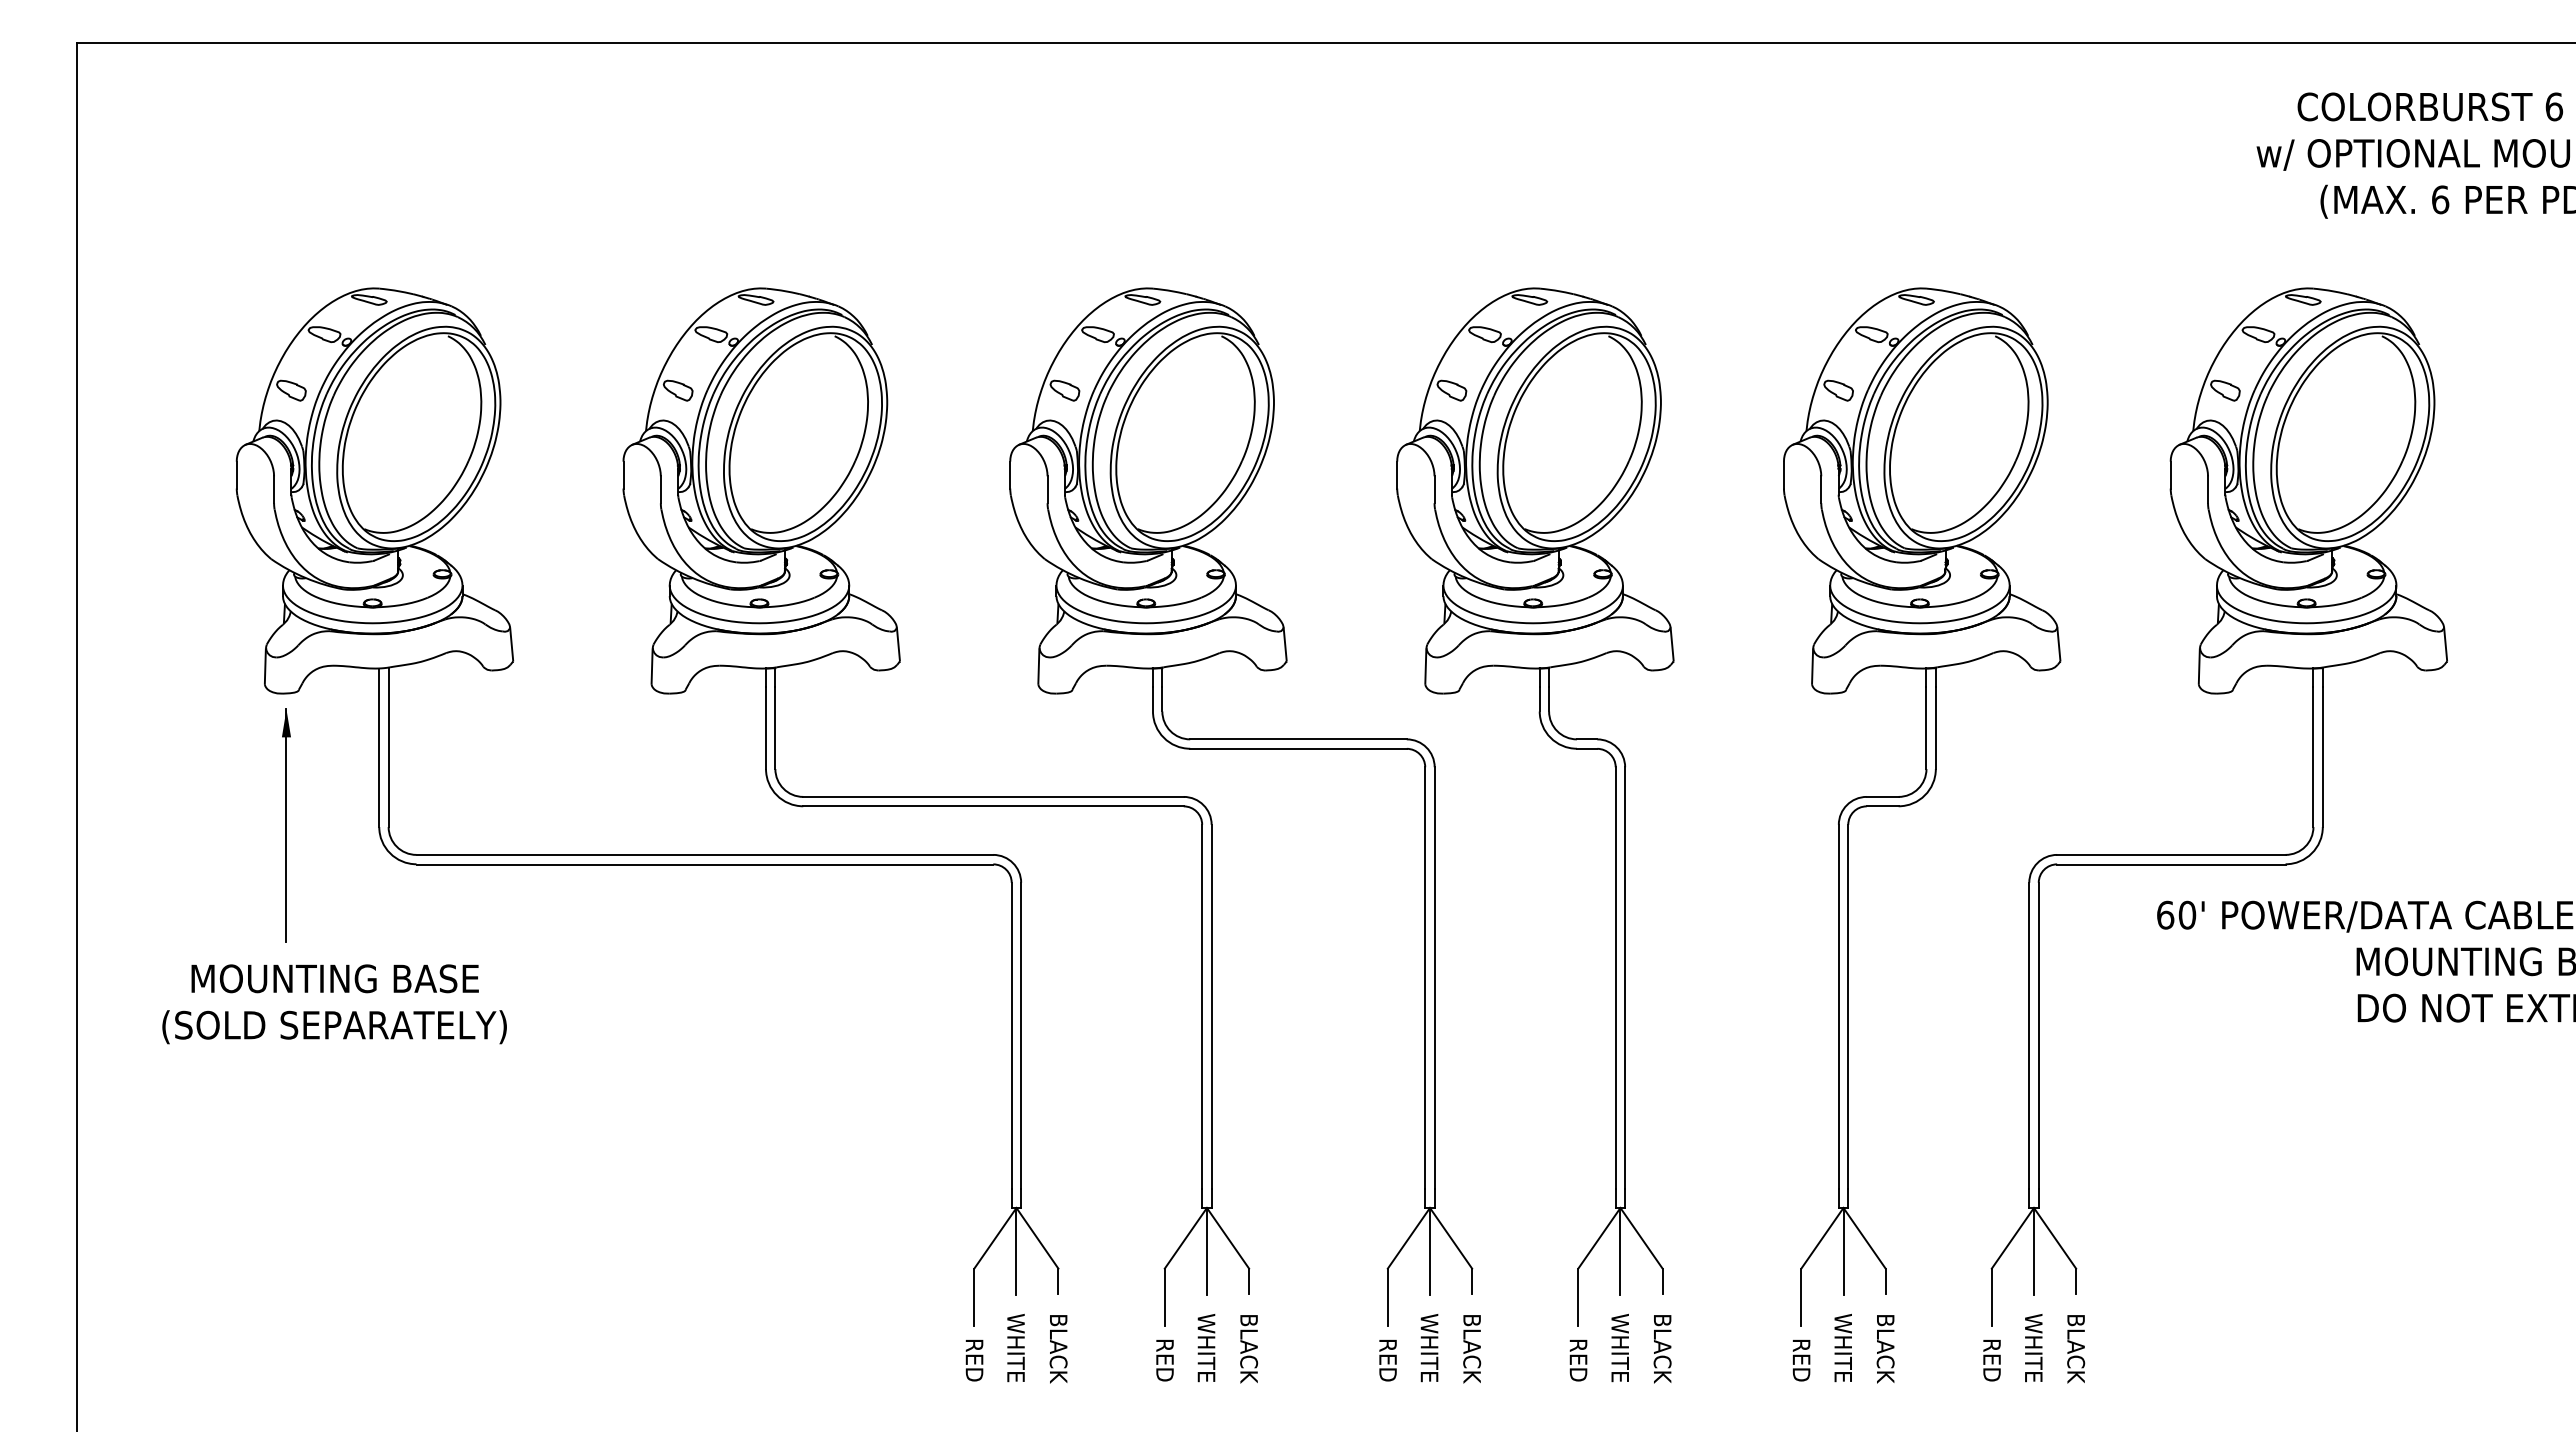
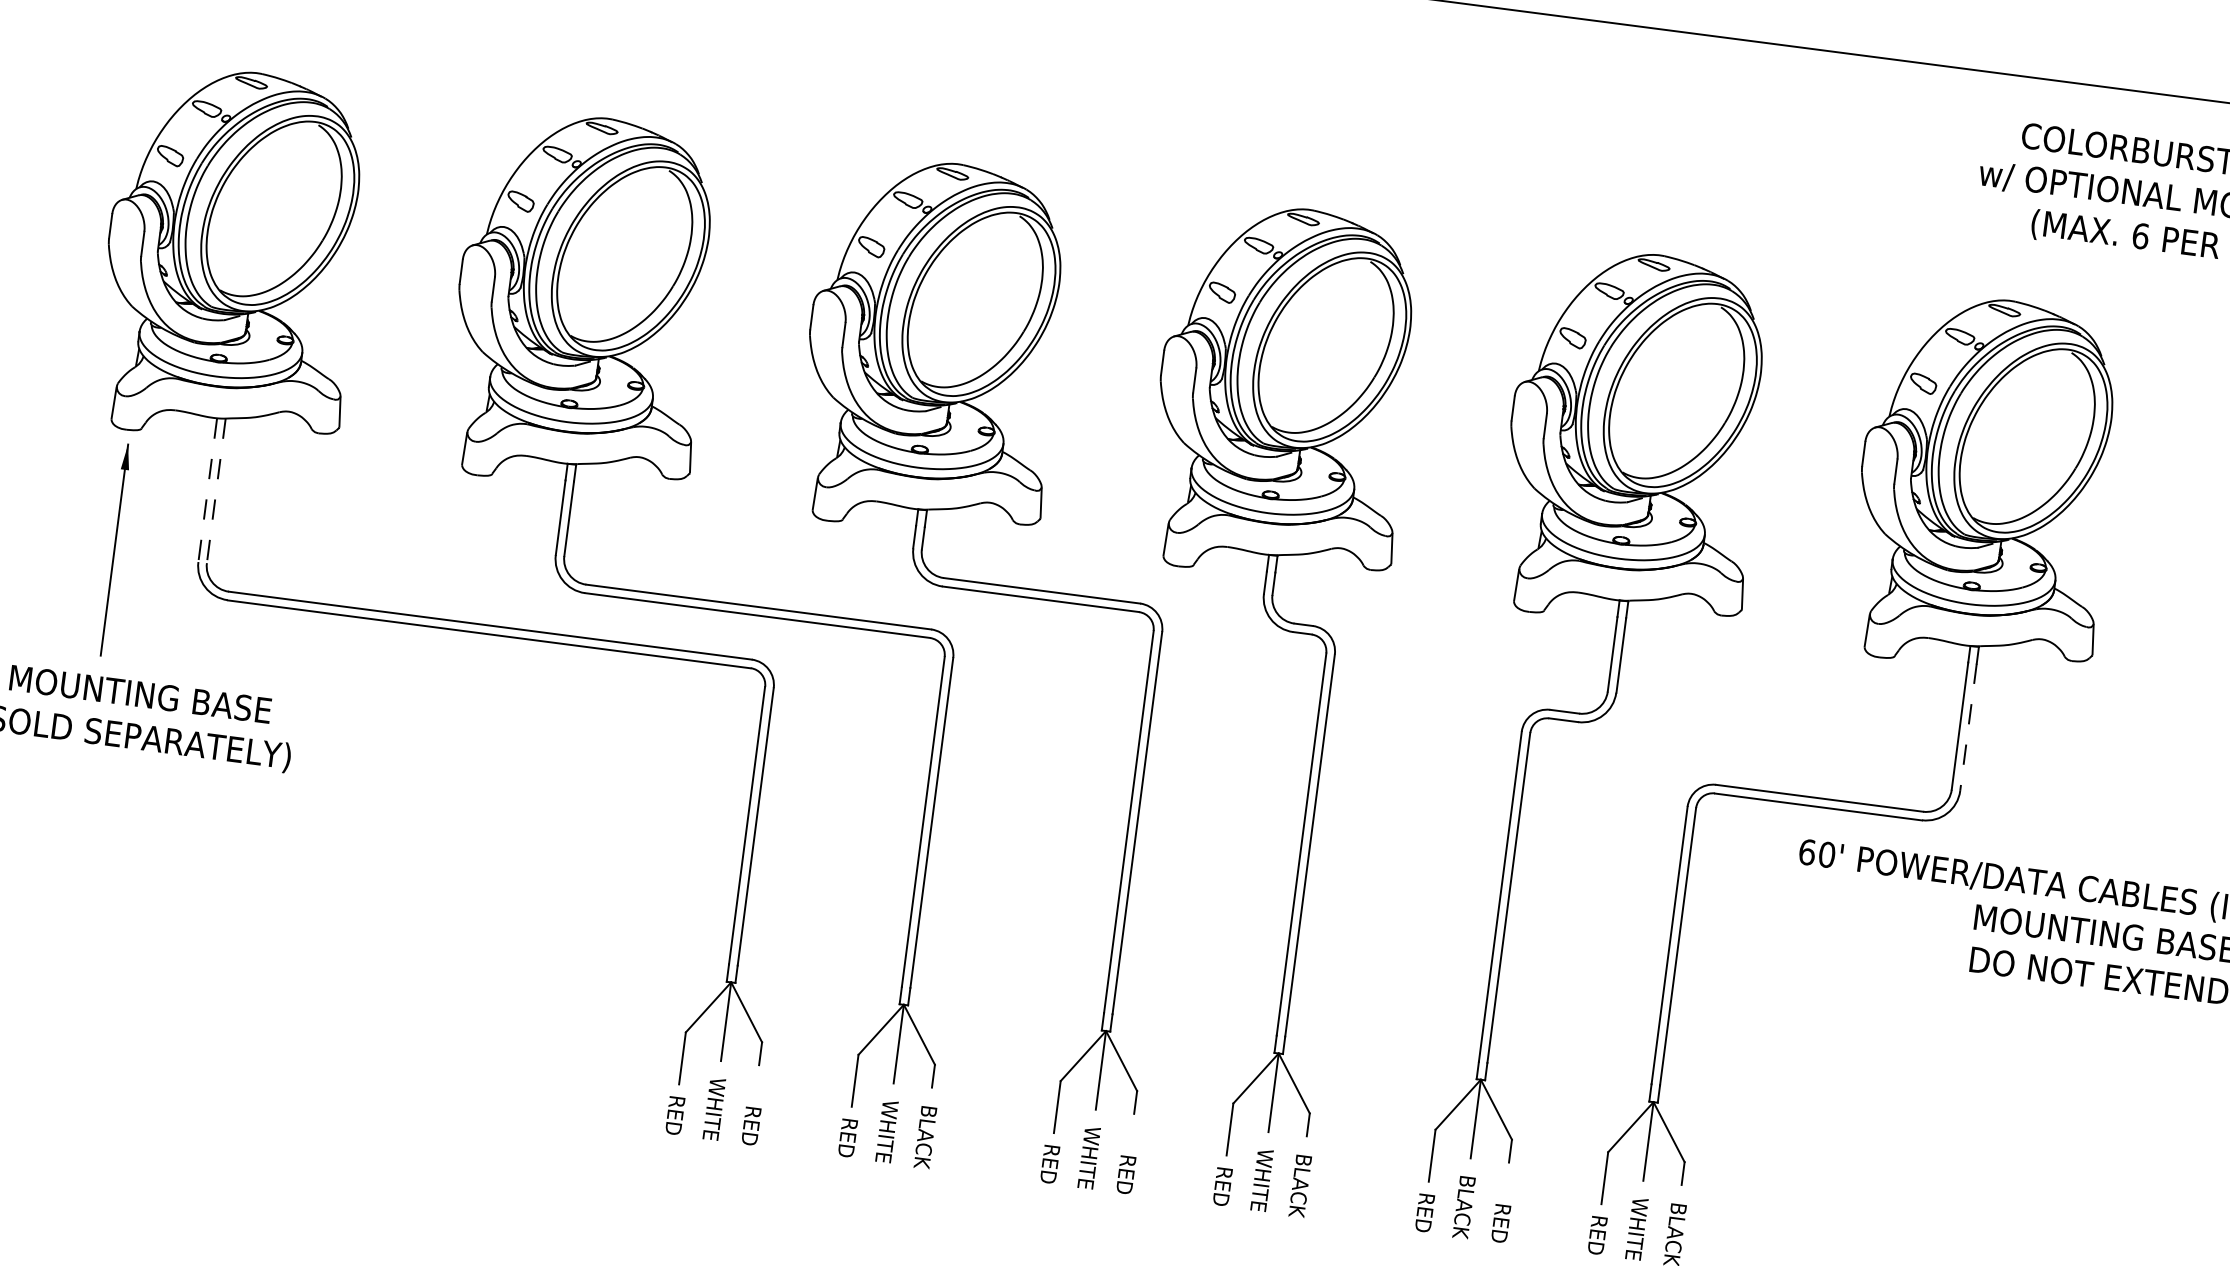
line: (388, 747) -> (216, 491), solid -> dashed
line: (379, 748) -> (207, 490), solid -> dashed
line: (2322, 757) -> (1968, 727), solid -> dashed
text: (1843, 1348) -> (1464, 1207), WHITE -> BLACK
text: (1058, 1349) -> (752, 1115), BLACK -> RED
text: (1472, 1349) -> (1127, 1164), BLACK -> RED
text: (1885, 1349) -> (1502, 1212), BLACK -> RED

